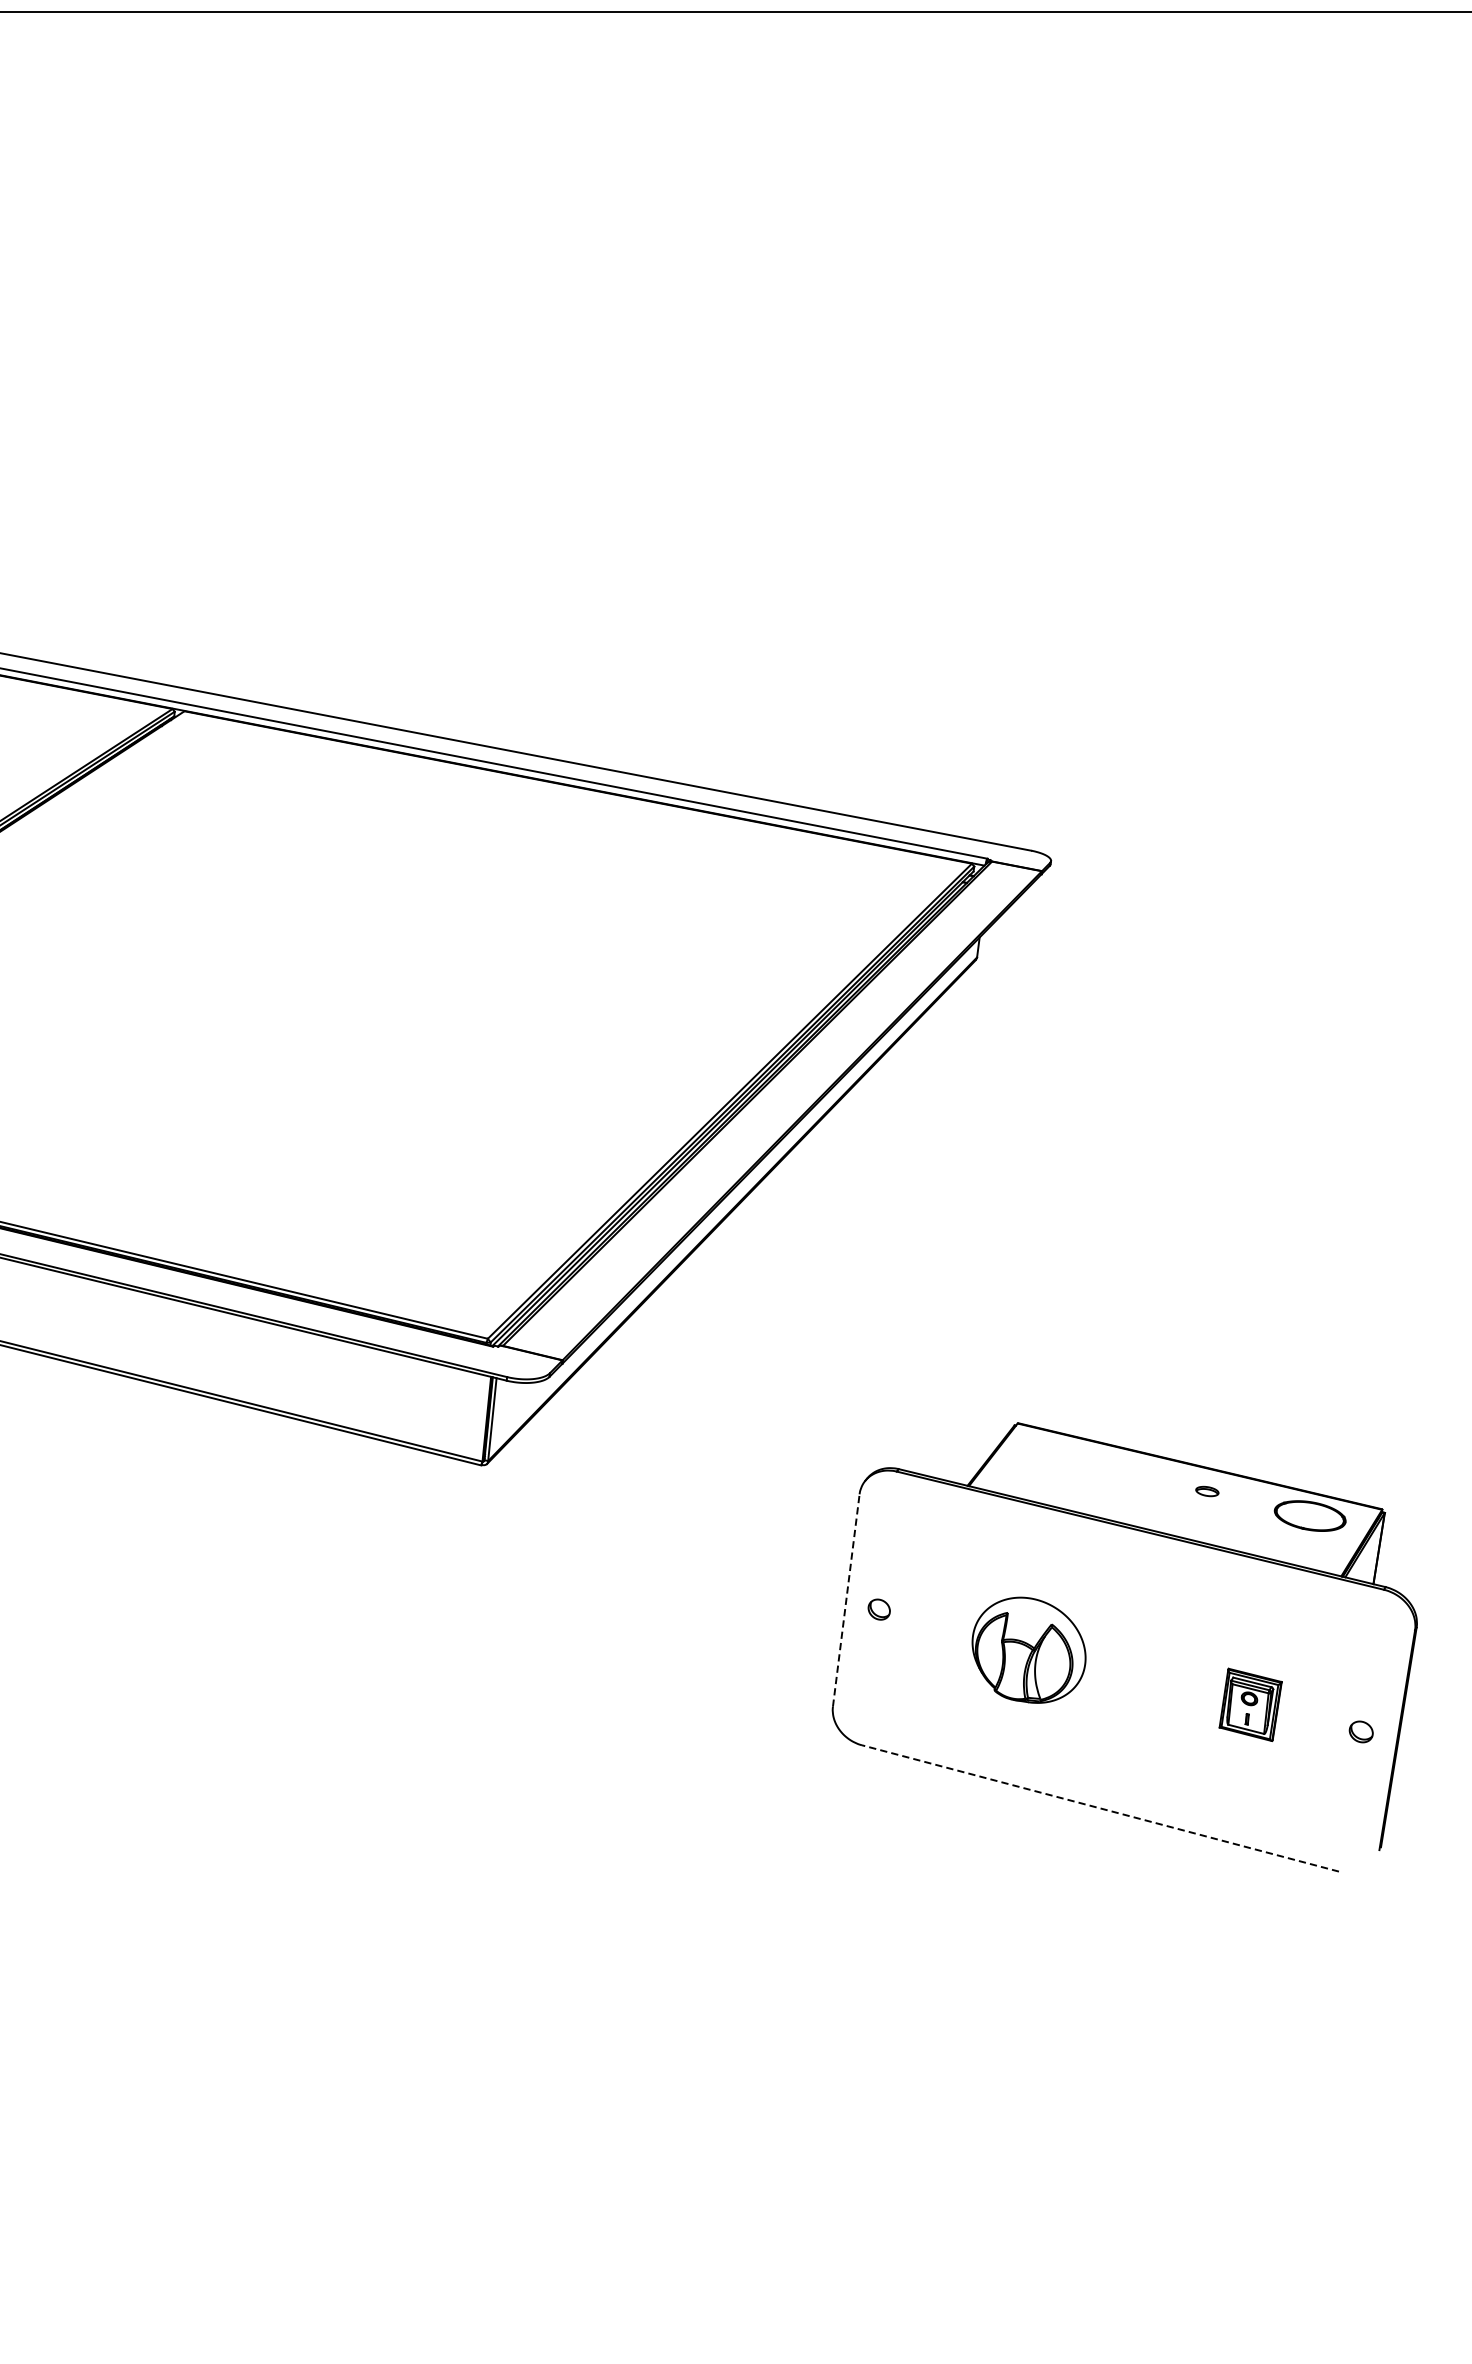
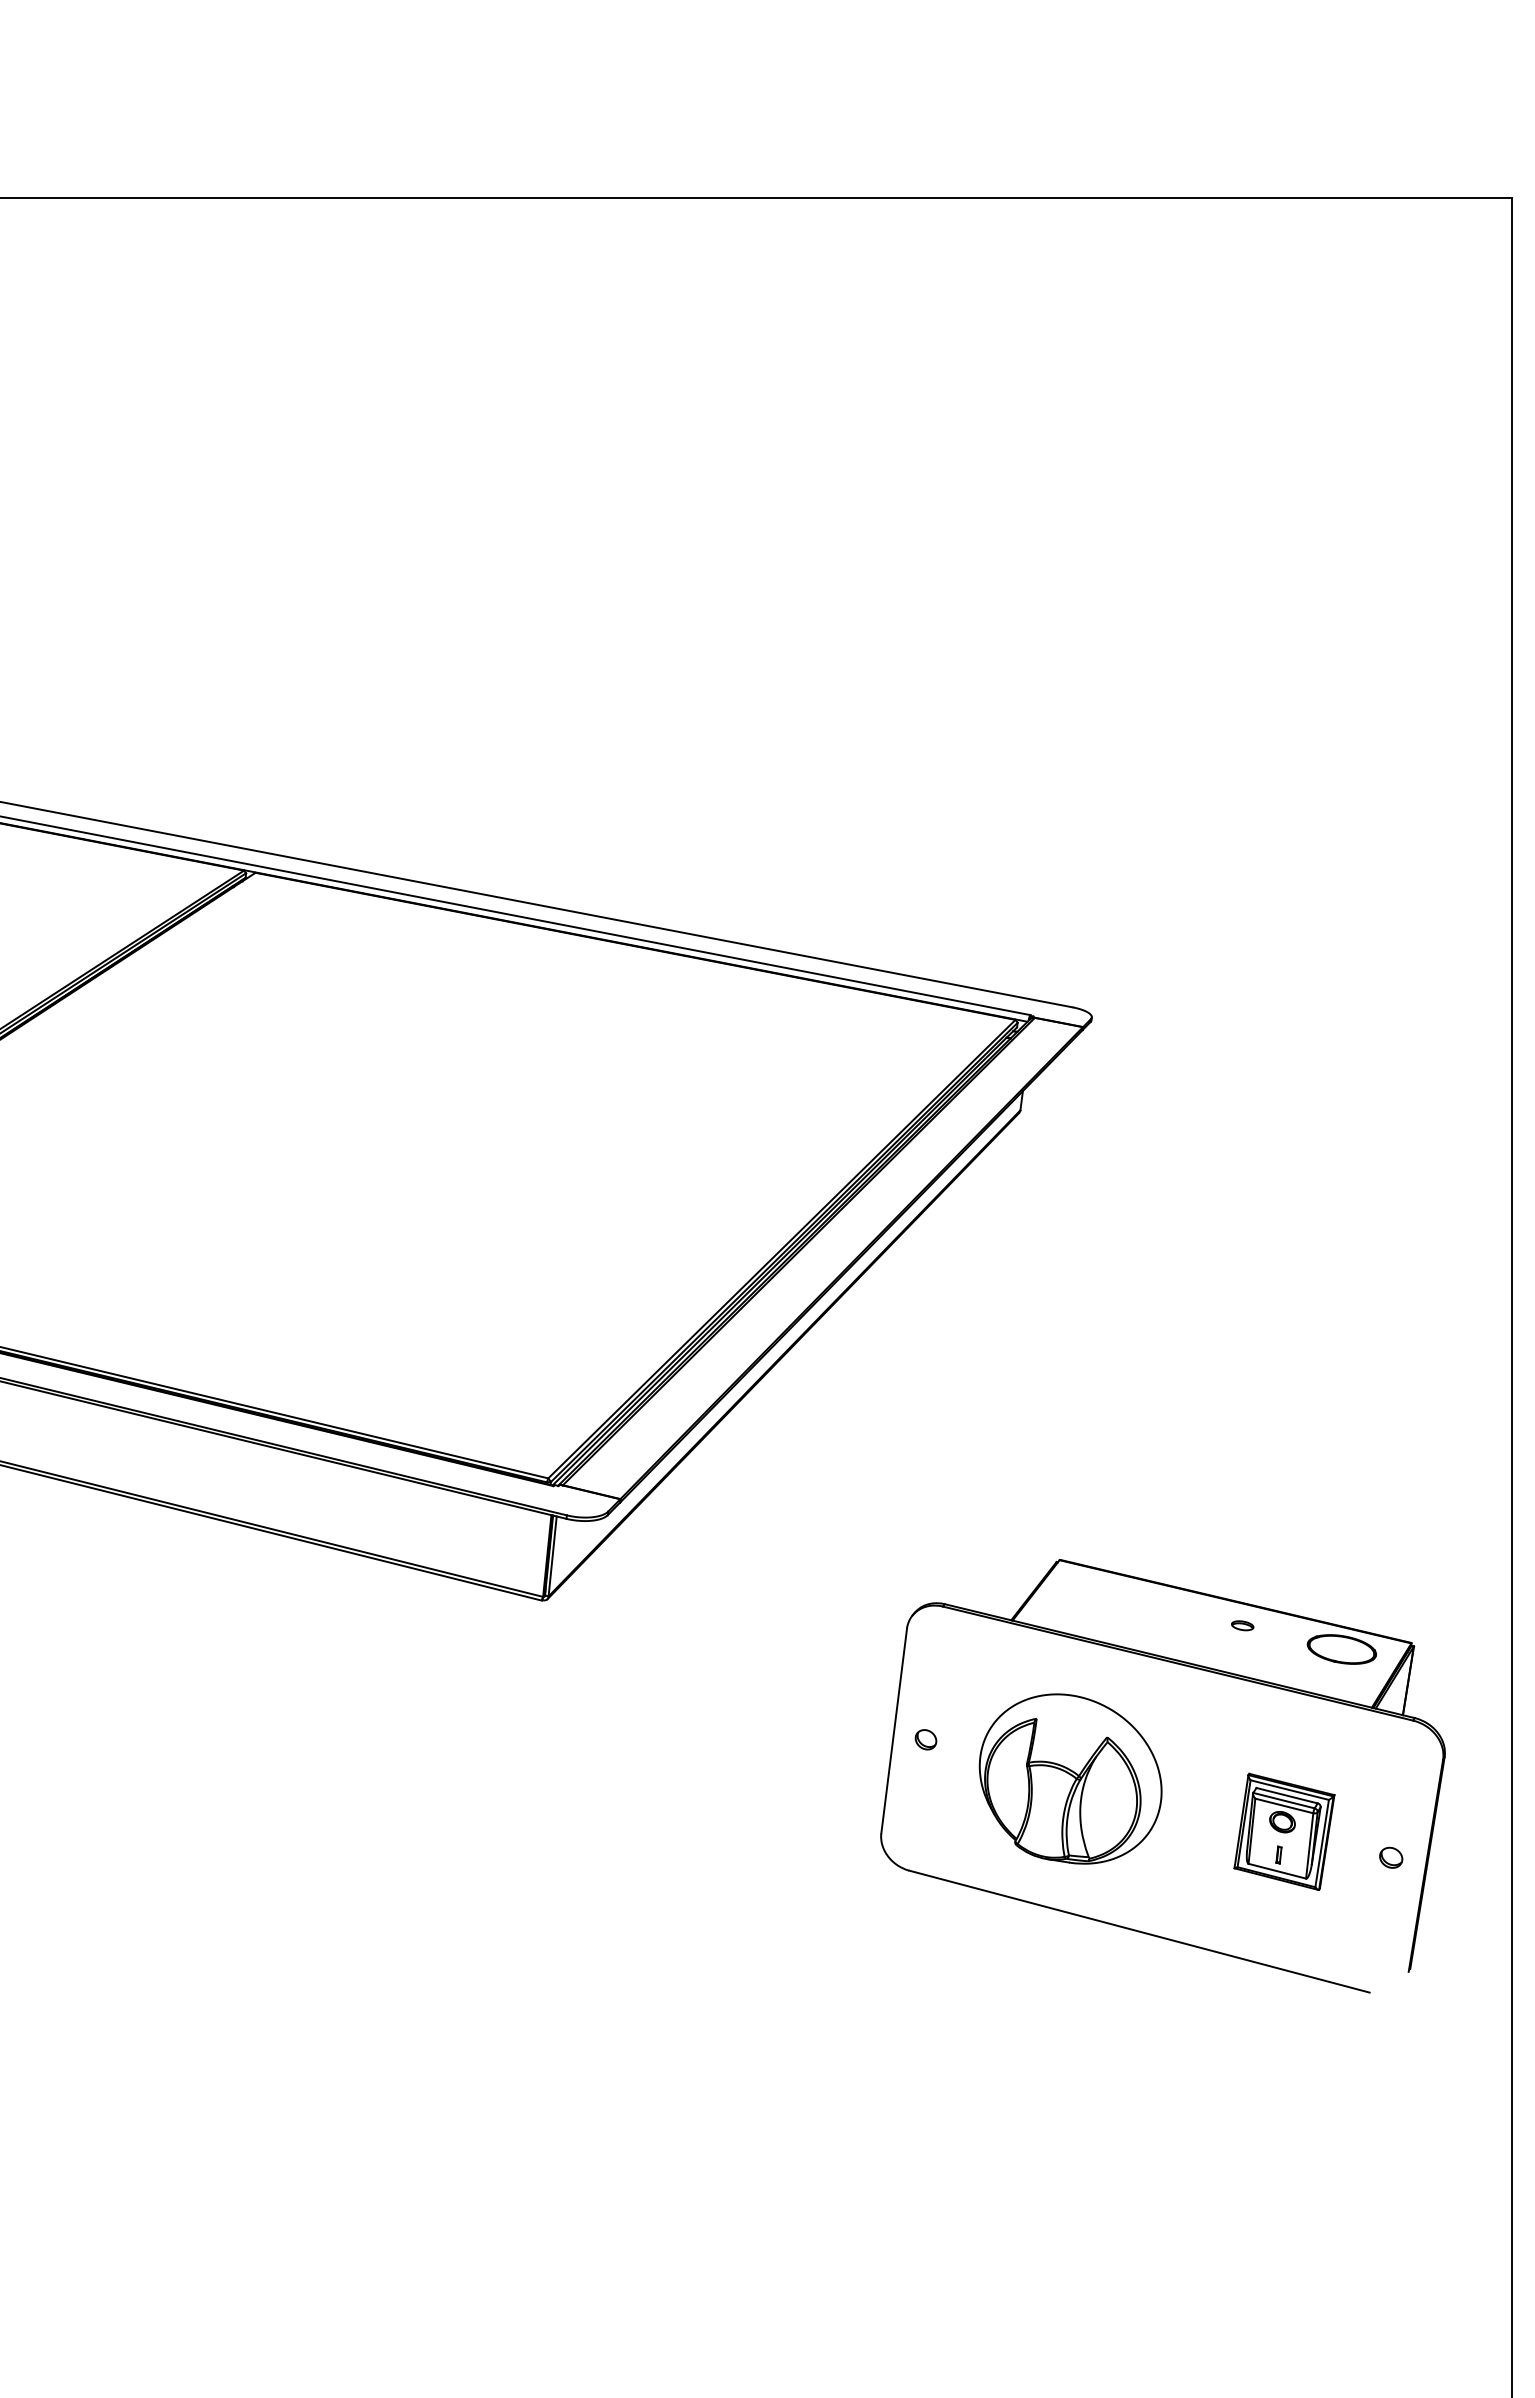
line: (846, 1600) -> (894, 1730), dashed -> solid
part: (1028, 1649) -> (1070, 1778), size x1.67
part: (1250, 1704) -> (1284, 1831), size x1.67
line: (1100, 1808) -> (1139, 1931), dashed -> solid

